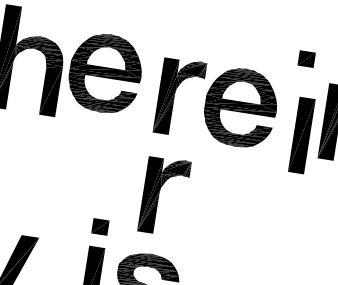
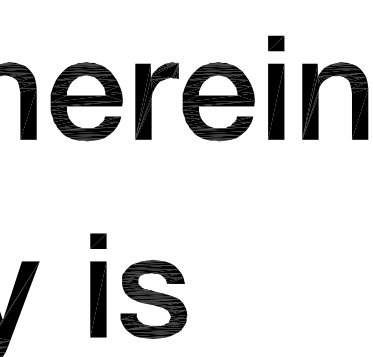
part: (105, 73) -> (86, 101), moved
part: (302, 135) -> (276, 101), moved
part: (164, 195) -> (156, 200), removed

